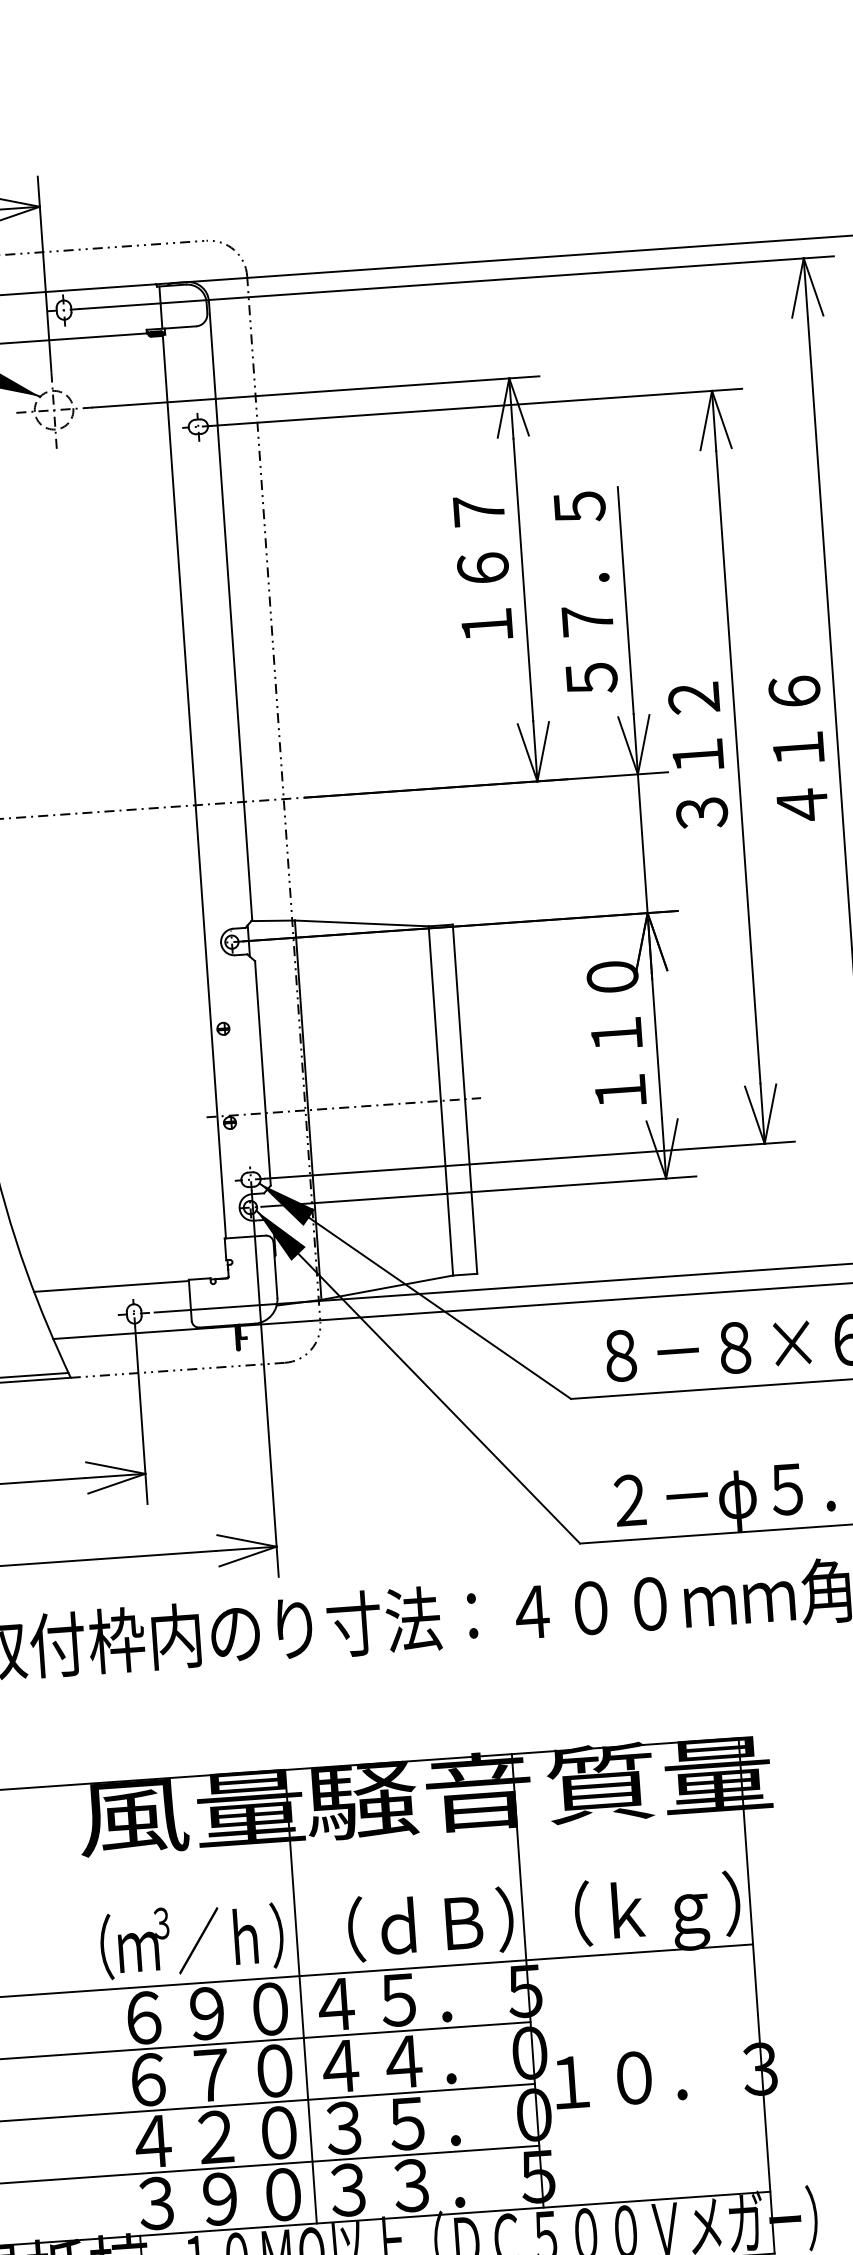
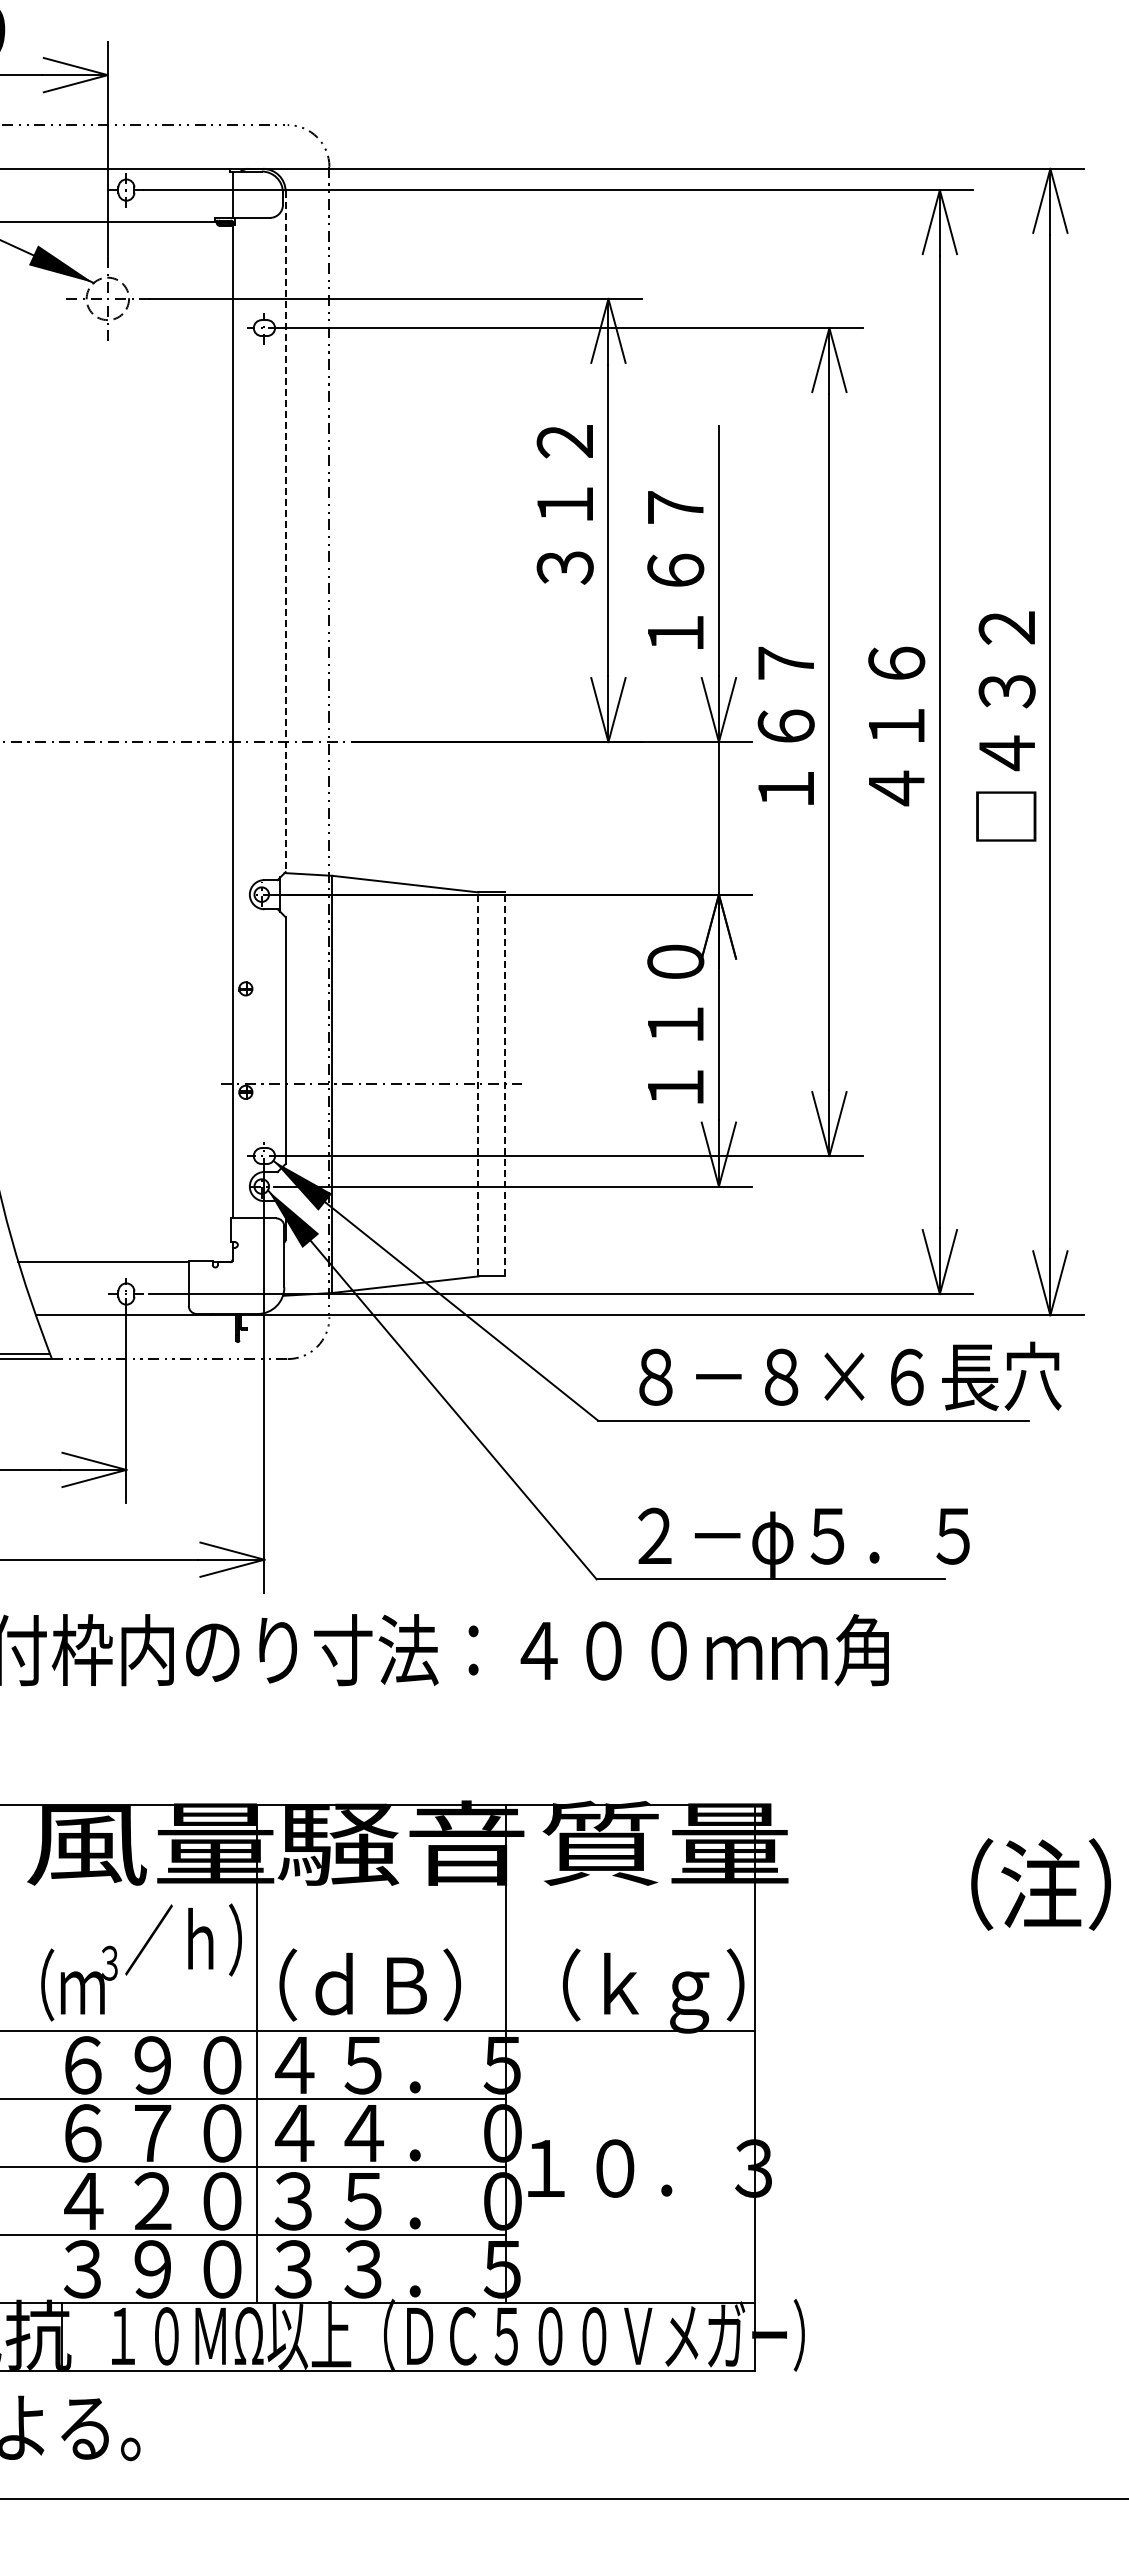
text: (482, 568) -> (564, 504), １６７ -> ３１２
text: (585, 592) -> (675, 539), ５７．５ -> １６７
line: (230, 611) -> (285, 532), solid -> dashed
text: (697, 755) -> (785, 726), ３１２ -> １６７
line: (464, 1099) -> (504, 1084), solid -> dashed
line: (441, 1101) -> (478, 1084), solid -> dashed
text: (431, 1924) -> (370, 1984), moved
text: (230, 1938) -> (183, 1939), moved

